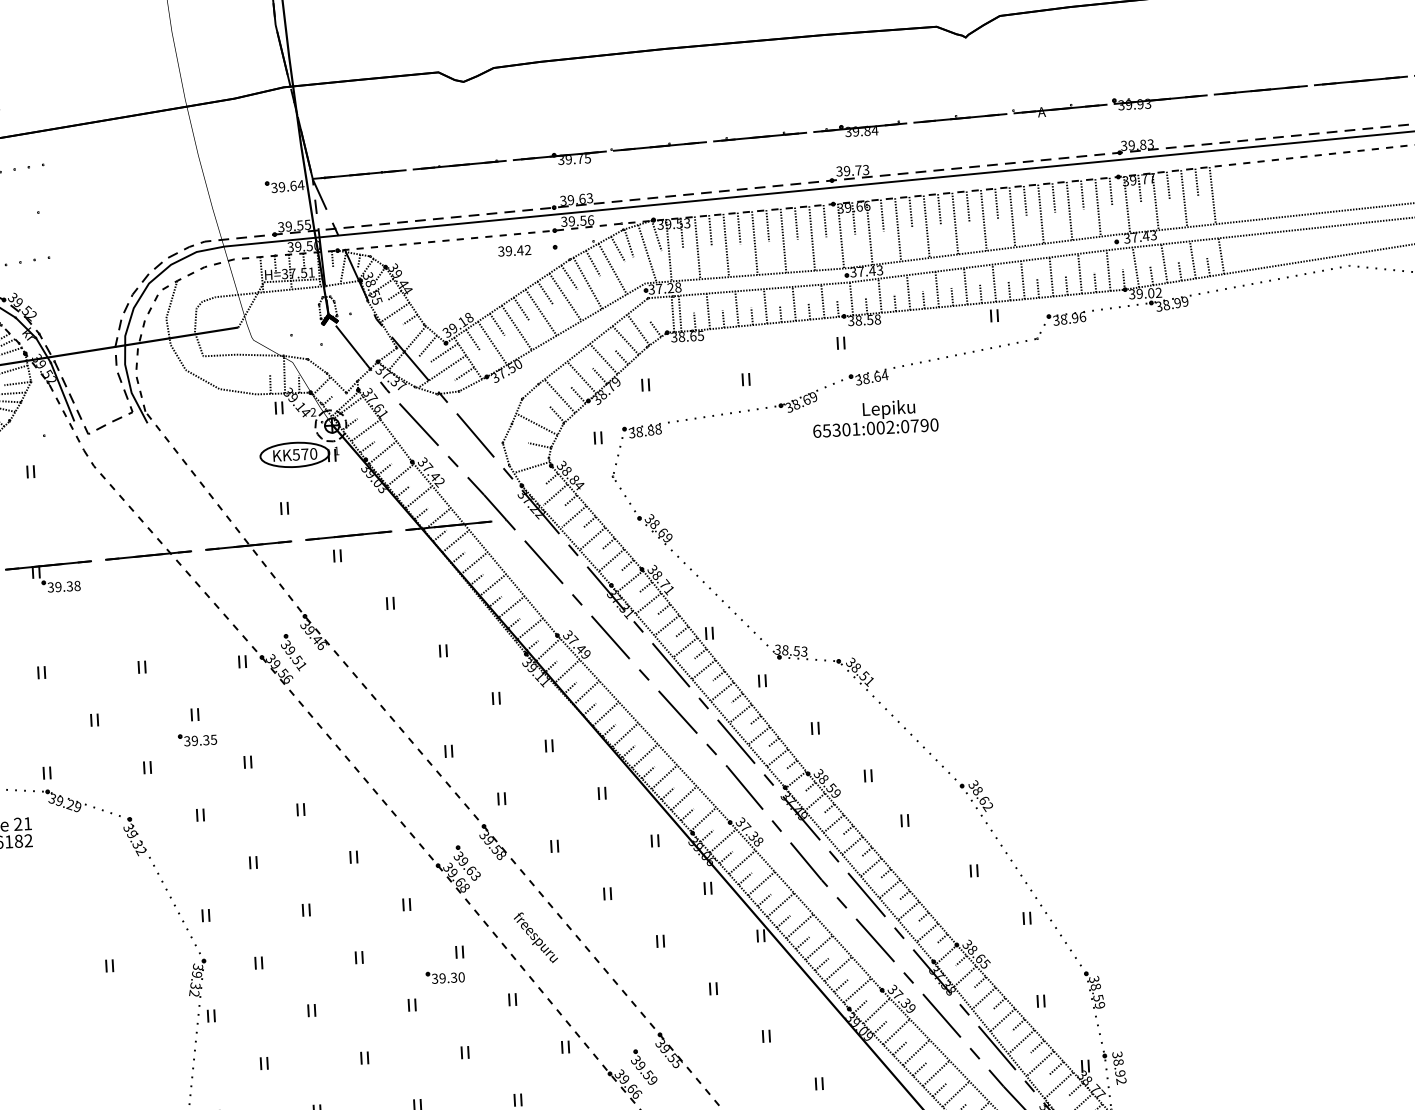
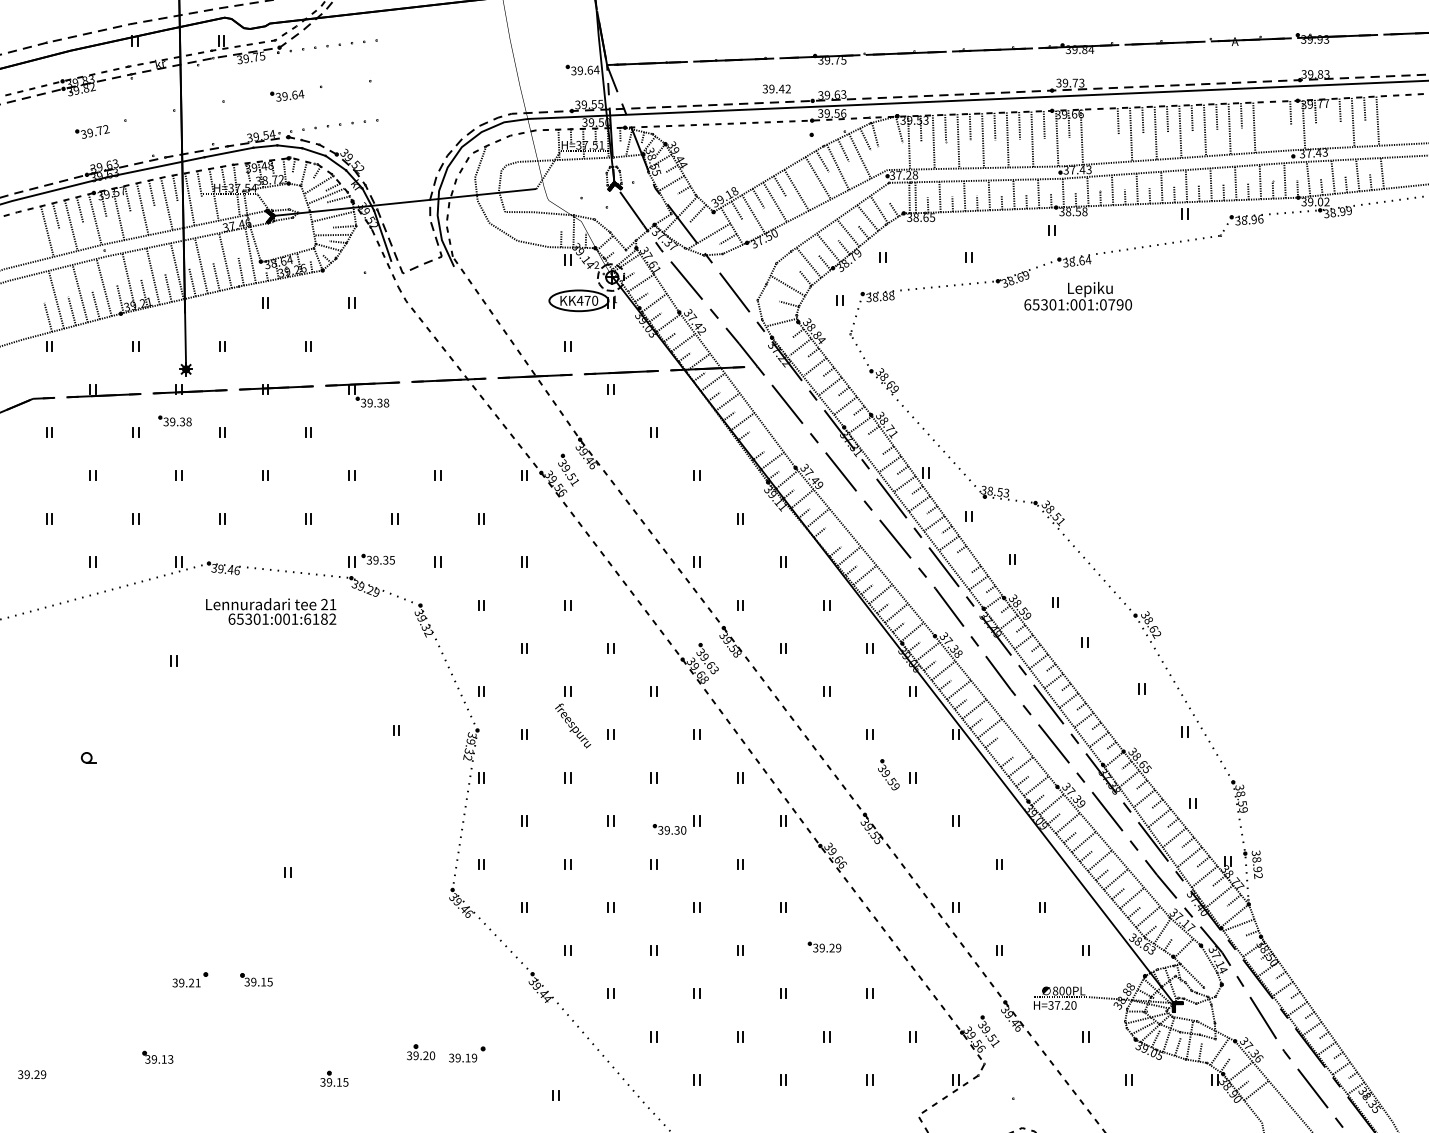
line: (1081, 194) -> (1265, 114), removed
line: (1155, 201) -> (1328, 123), removed
line: (1097, 208) -> (1278, 126), removed
line: (882, 215) -> (1093, 122), removed
line: (898, 229) -> (1106, 135), removed
text: (514, 250) -> (776, 88), moved
line: (647, 253) -> (890, 144), removed
line: (545, 292) -> (801, 173), removed
line: (443, 351) -> (711, 219), removed
text: (890, 426) -> (1090, 304), 65301:002:0790 -> 65301:001:0790
text: (295, 454) -> (579, 300), KK570 -> KK470
line: (647, 603) -> (874, 444), removed
line: (510, 607) -> (756, 441), removed
line: (605, 714) -> (833, 537), removed
line: (758, 736) -> (963, 563), removed
part: (196, 738) -> (377, 558), moved
text: (536, 937) -> (573, 725), moved
line: (819, 947) -> (1005, 747), removed
part: (445, 977) -> (669, 829), moved
part: (643, 1066) -> (888, 774), moved

